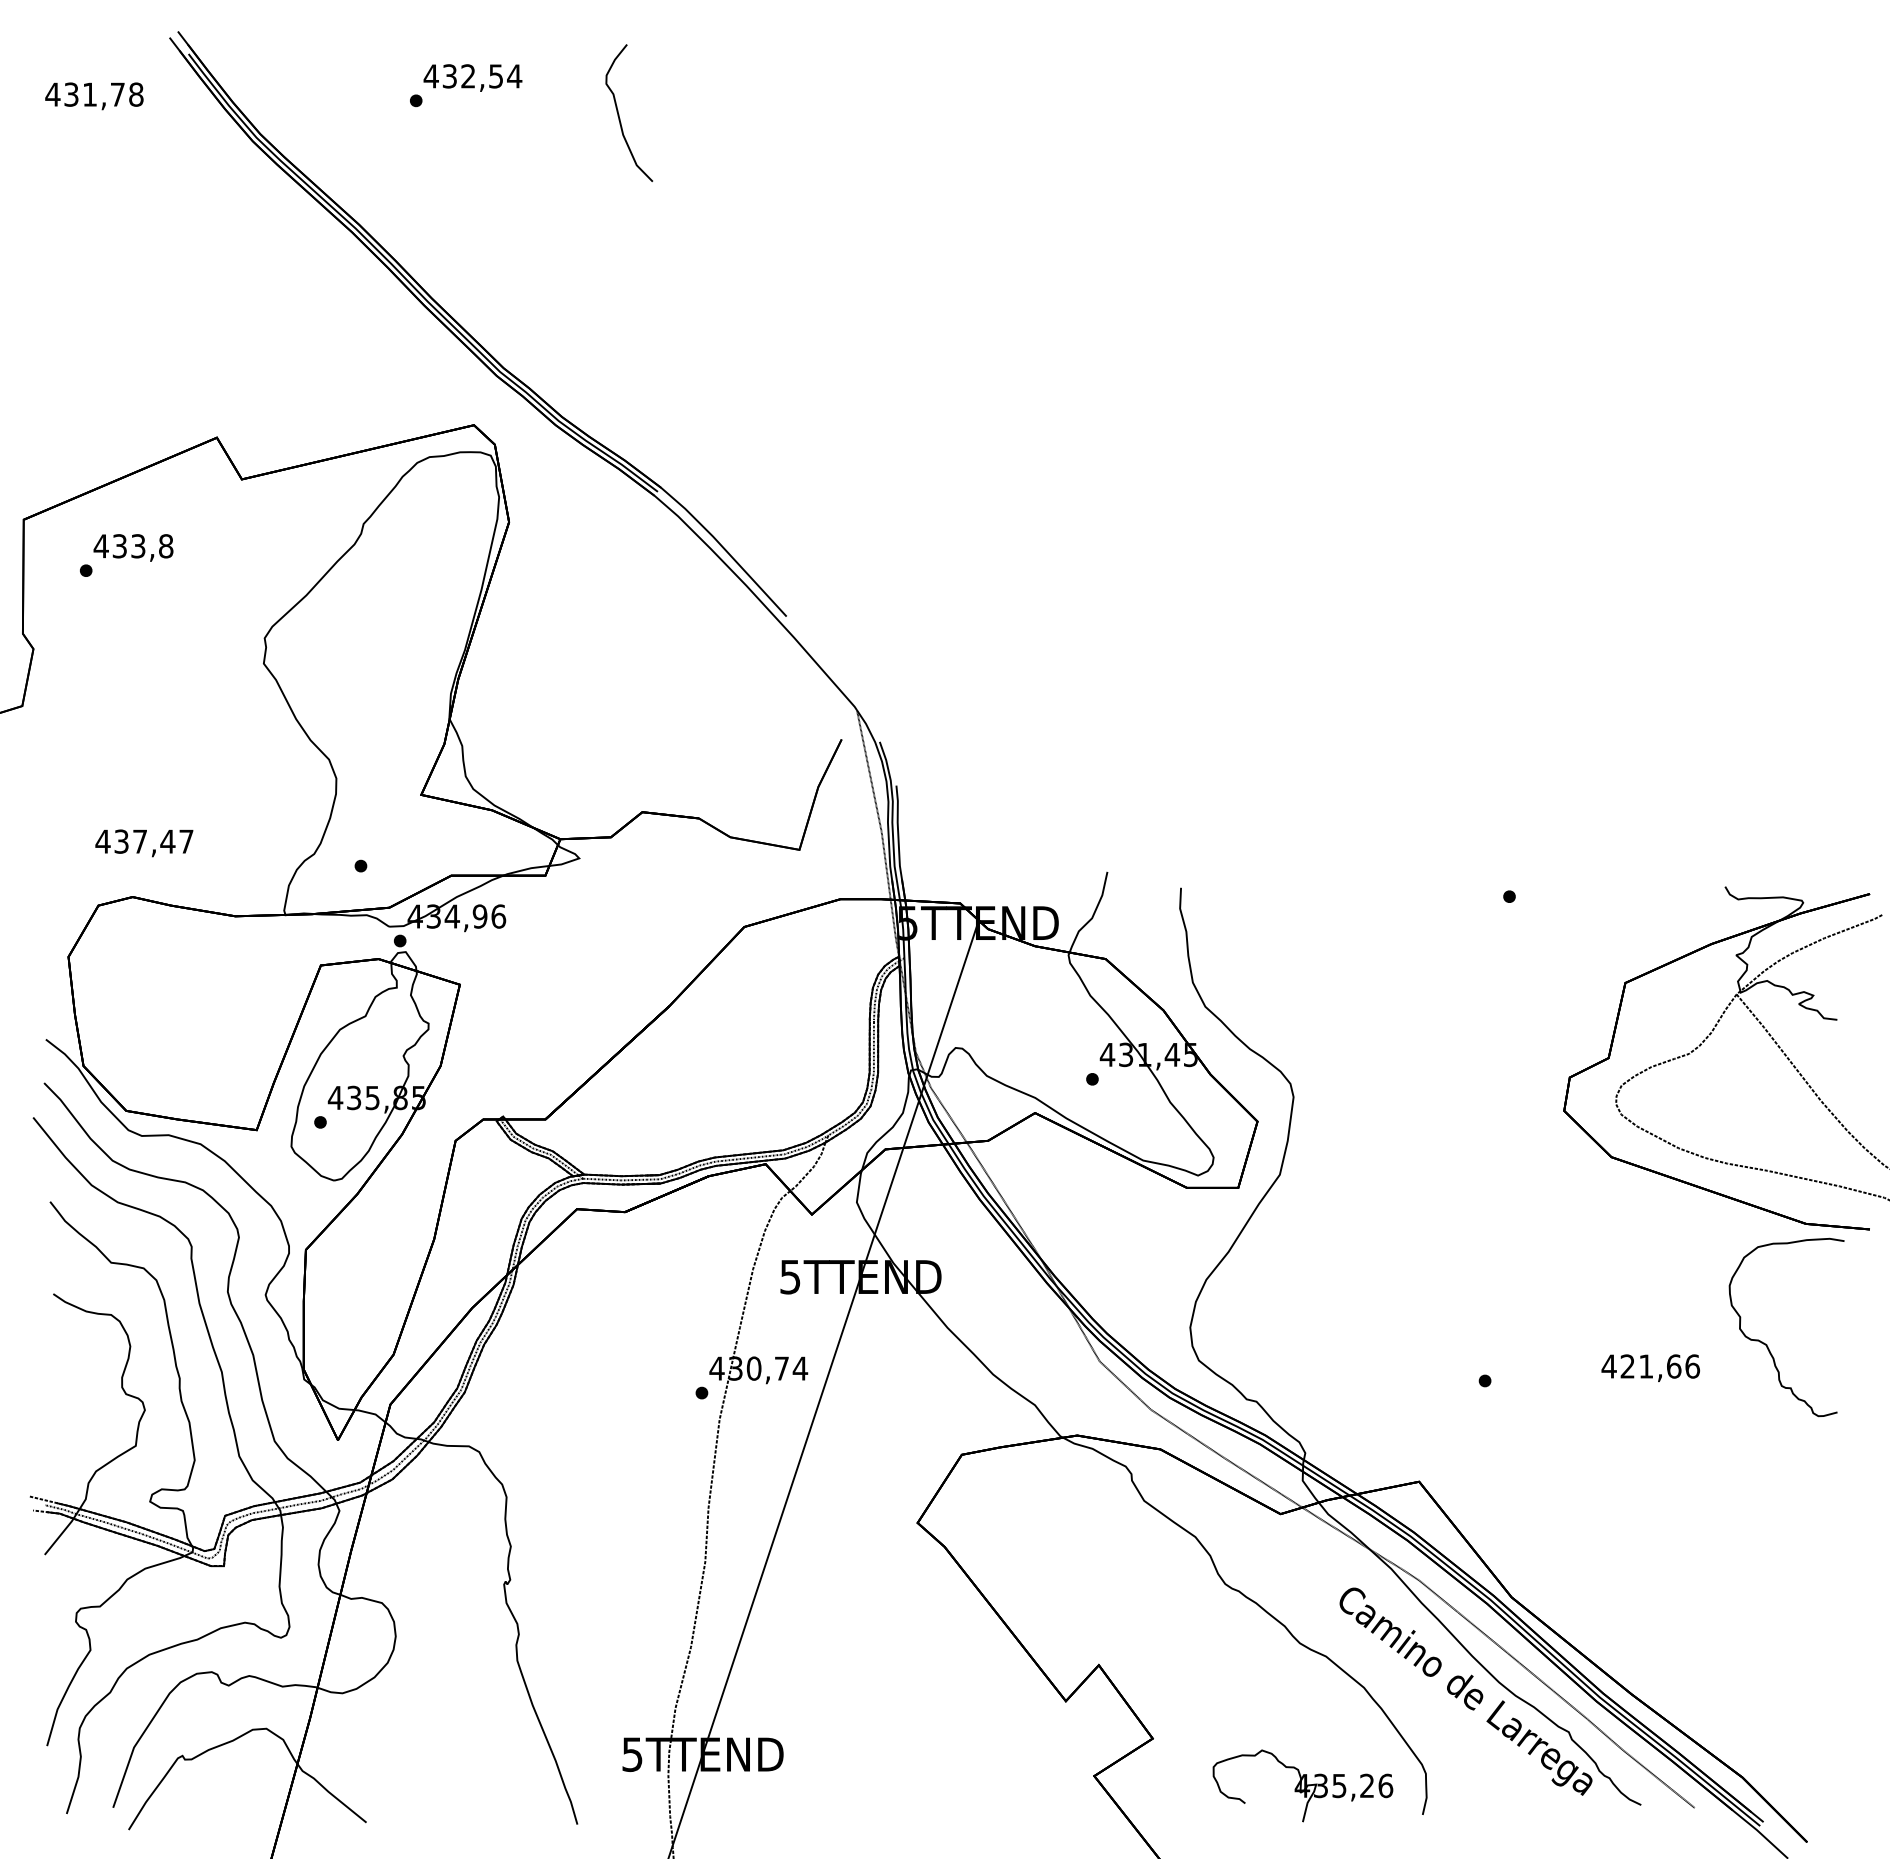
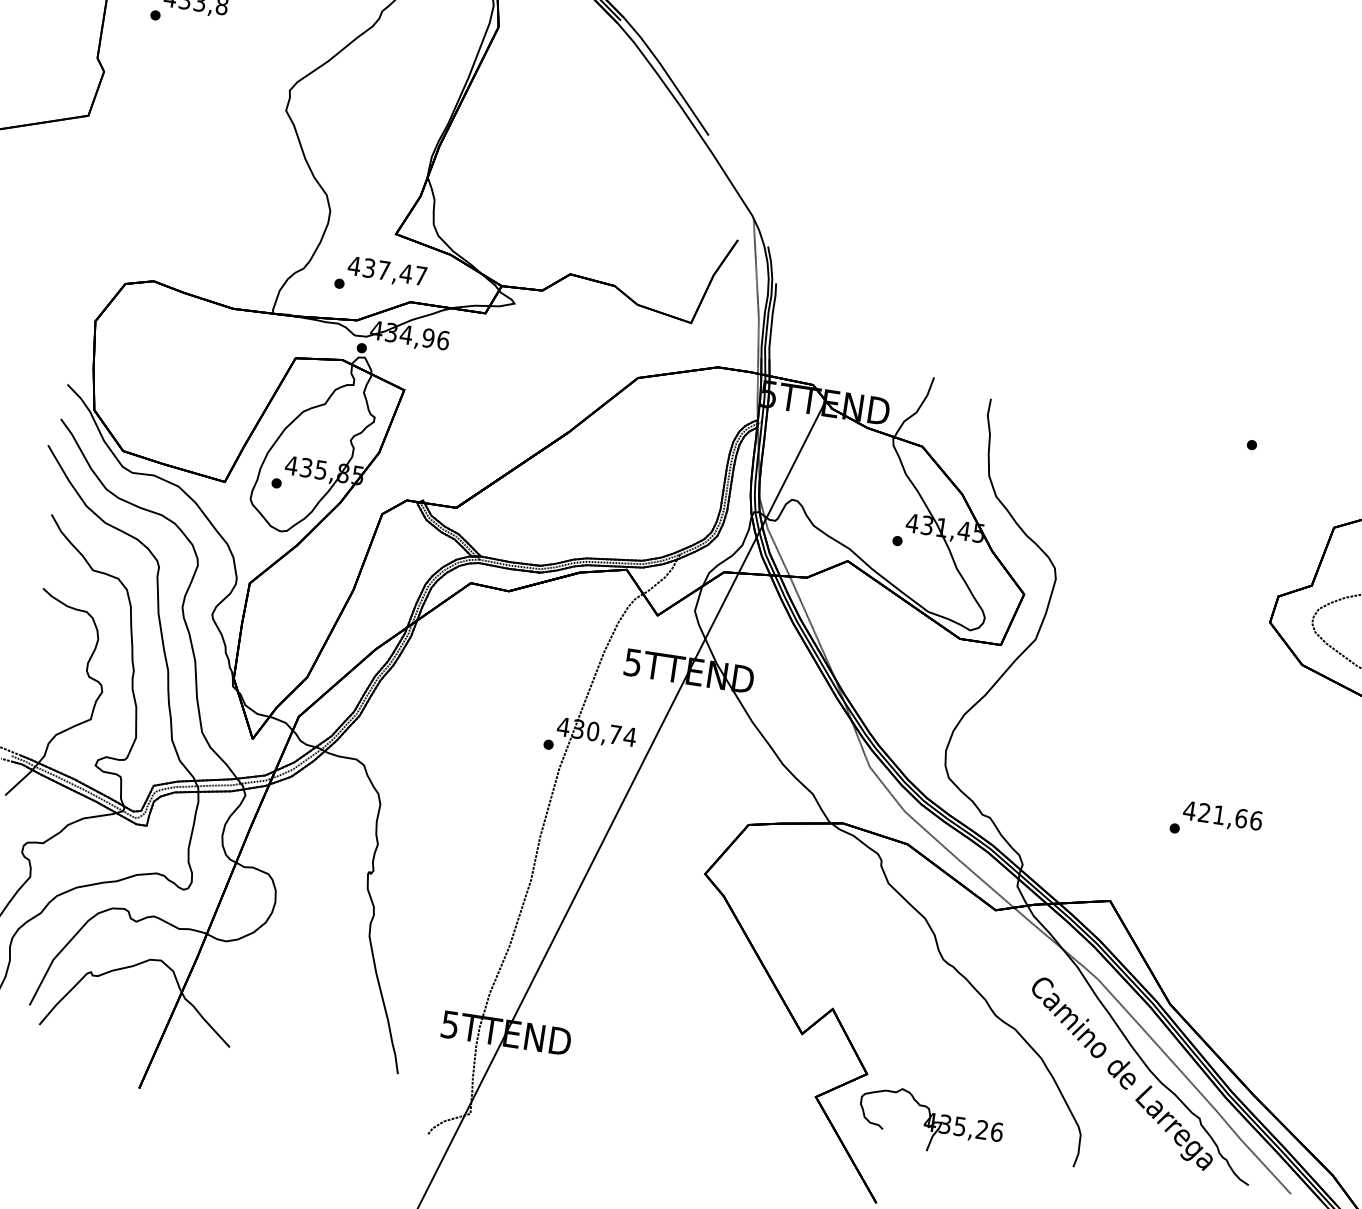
text: (144, 843) -> (387, 272), moved
text: (1650, 1367) -> (1222, 816), moved
part: (1302, 1785) -> (930, 1121), moved

